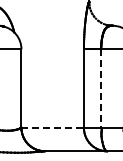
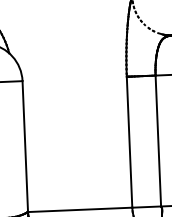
line: (101, 89) -> (158, 142), dashed -> solid
line: (53, 127) -> (81, 209), dashed -> solid

